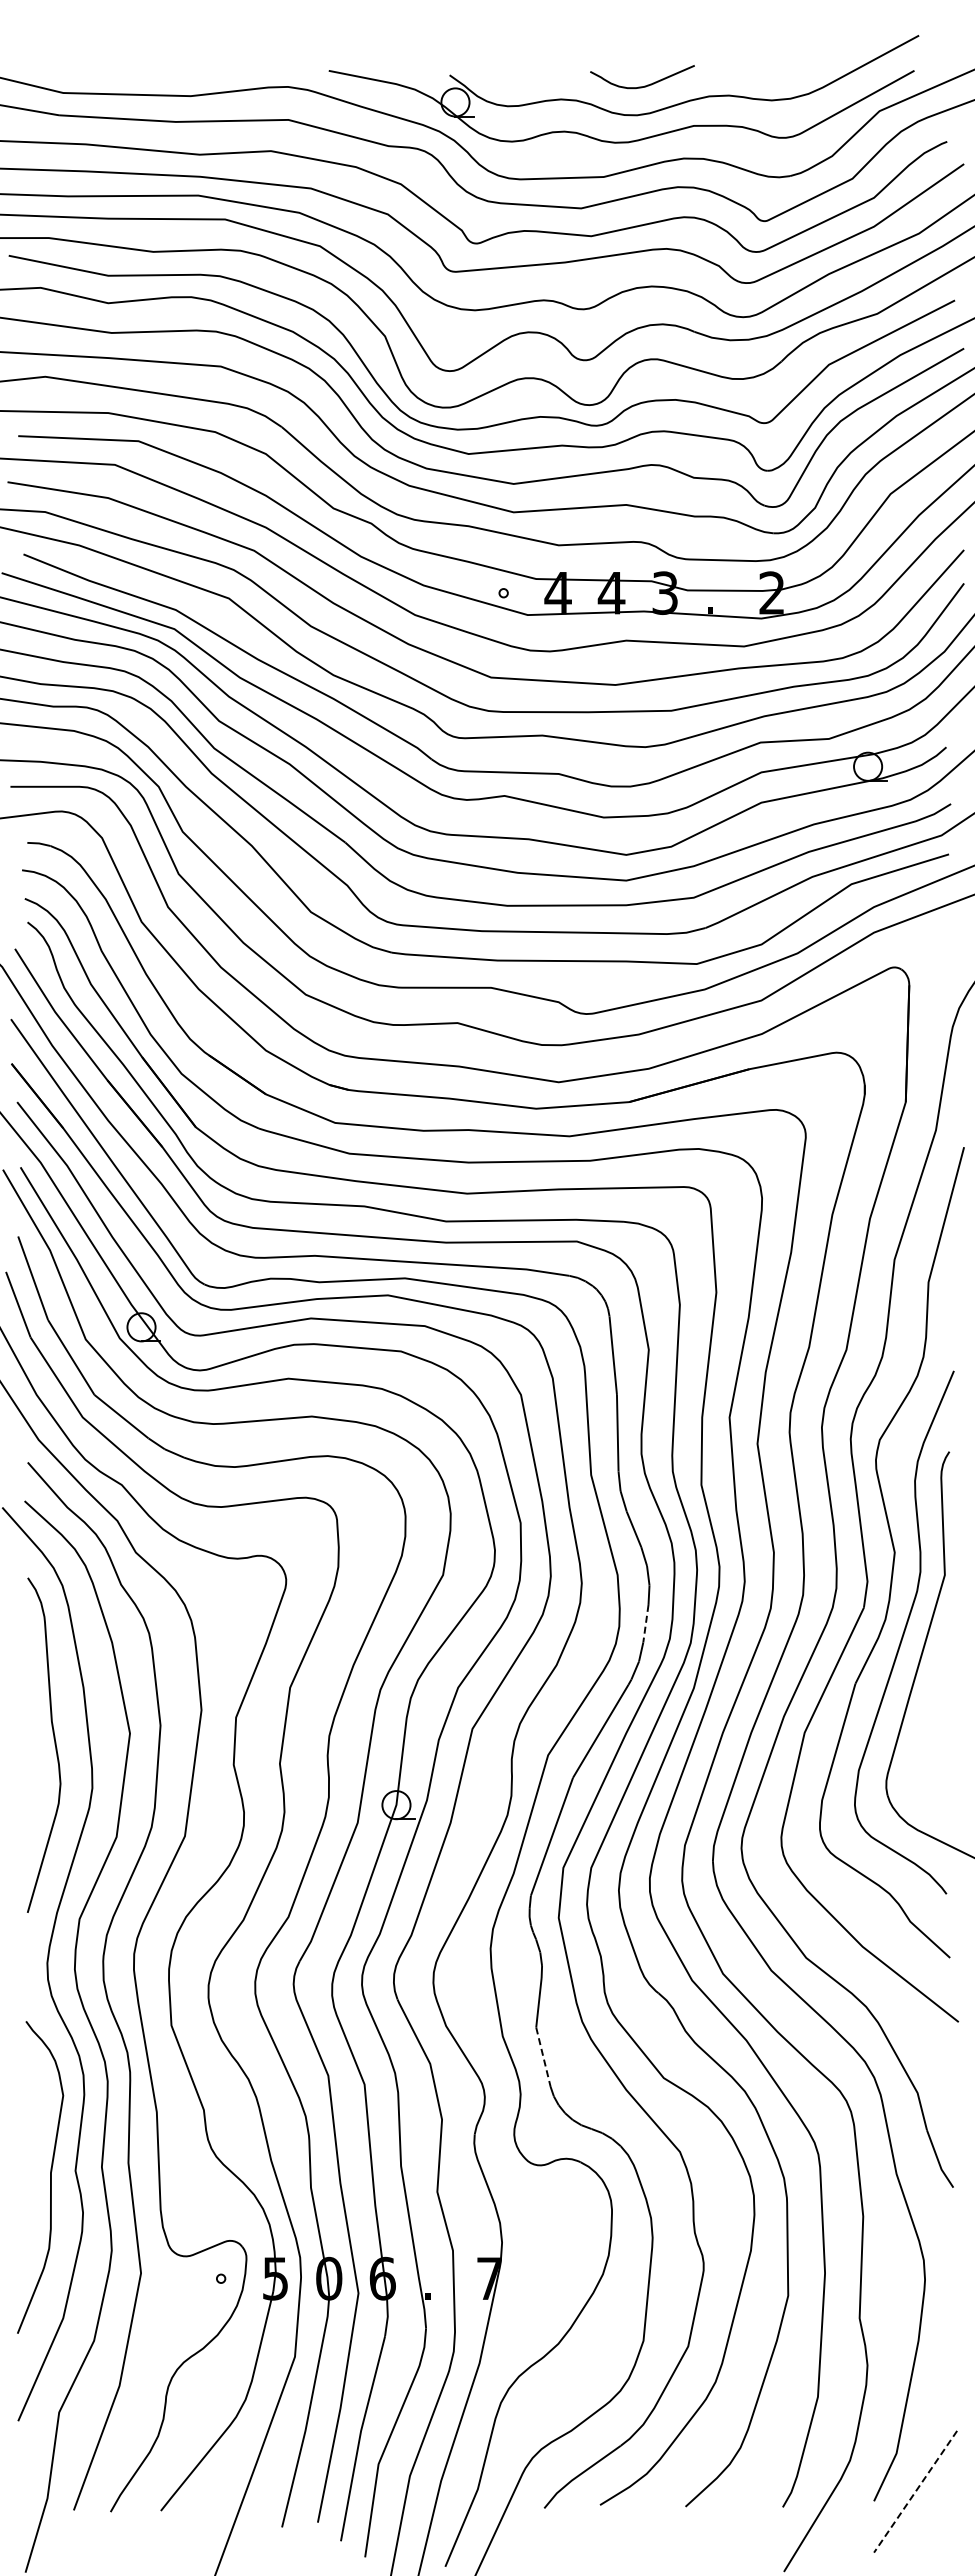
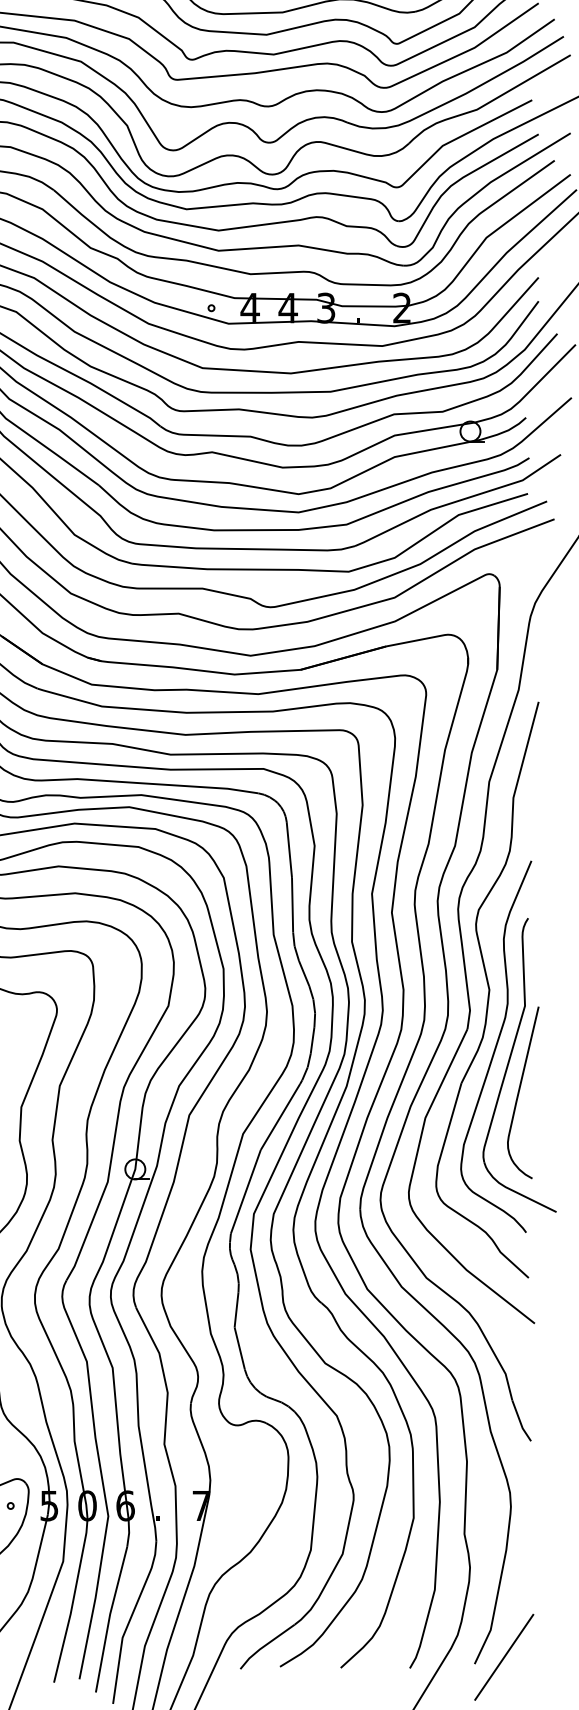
line: (645, 1623) -> (312, 1040), dashed -> solid
curve: (937, 1695) -> (519, 1091), added
line: (543, 2057) -> (239, 1348), dashed -> solid
line: (915, 2491) -> (504, 1657), dashed -> solid

